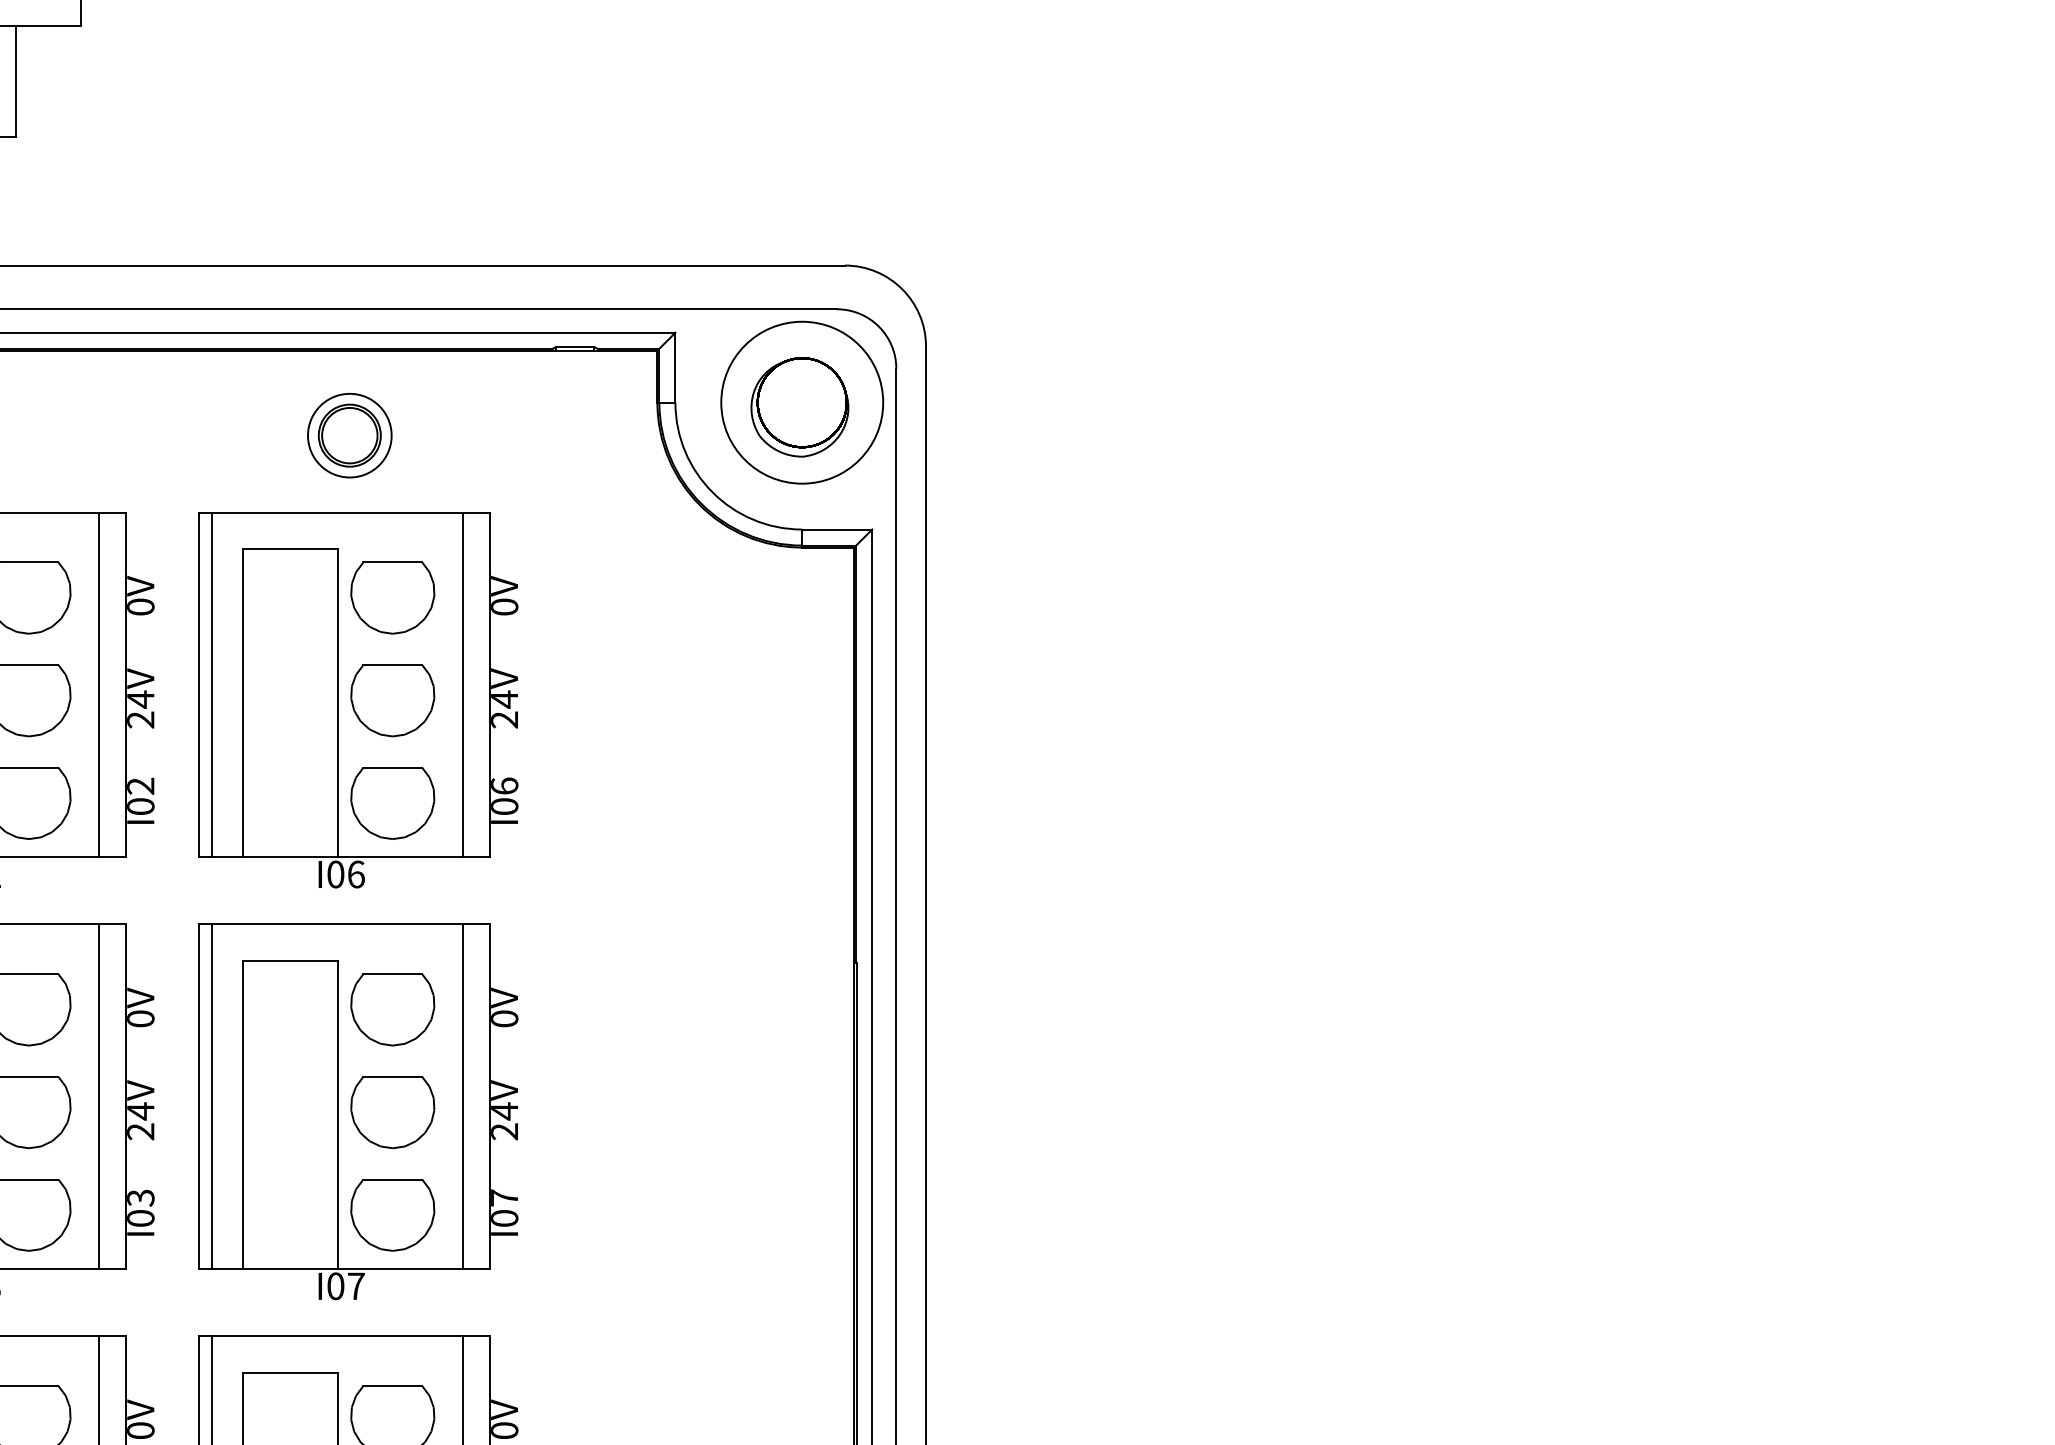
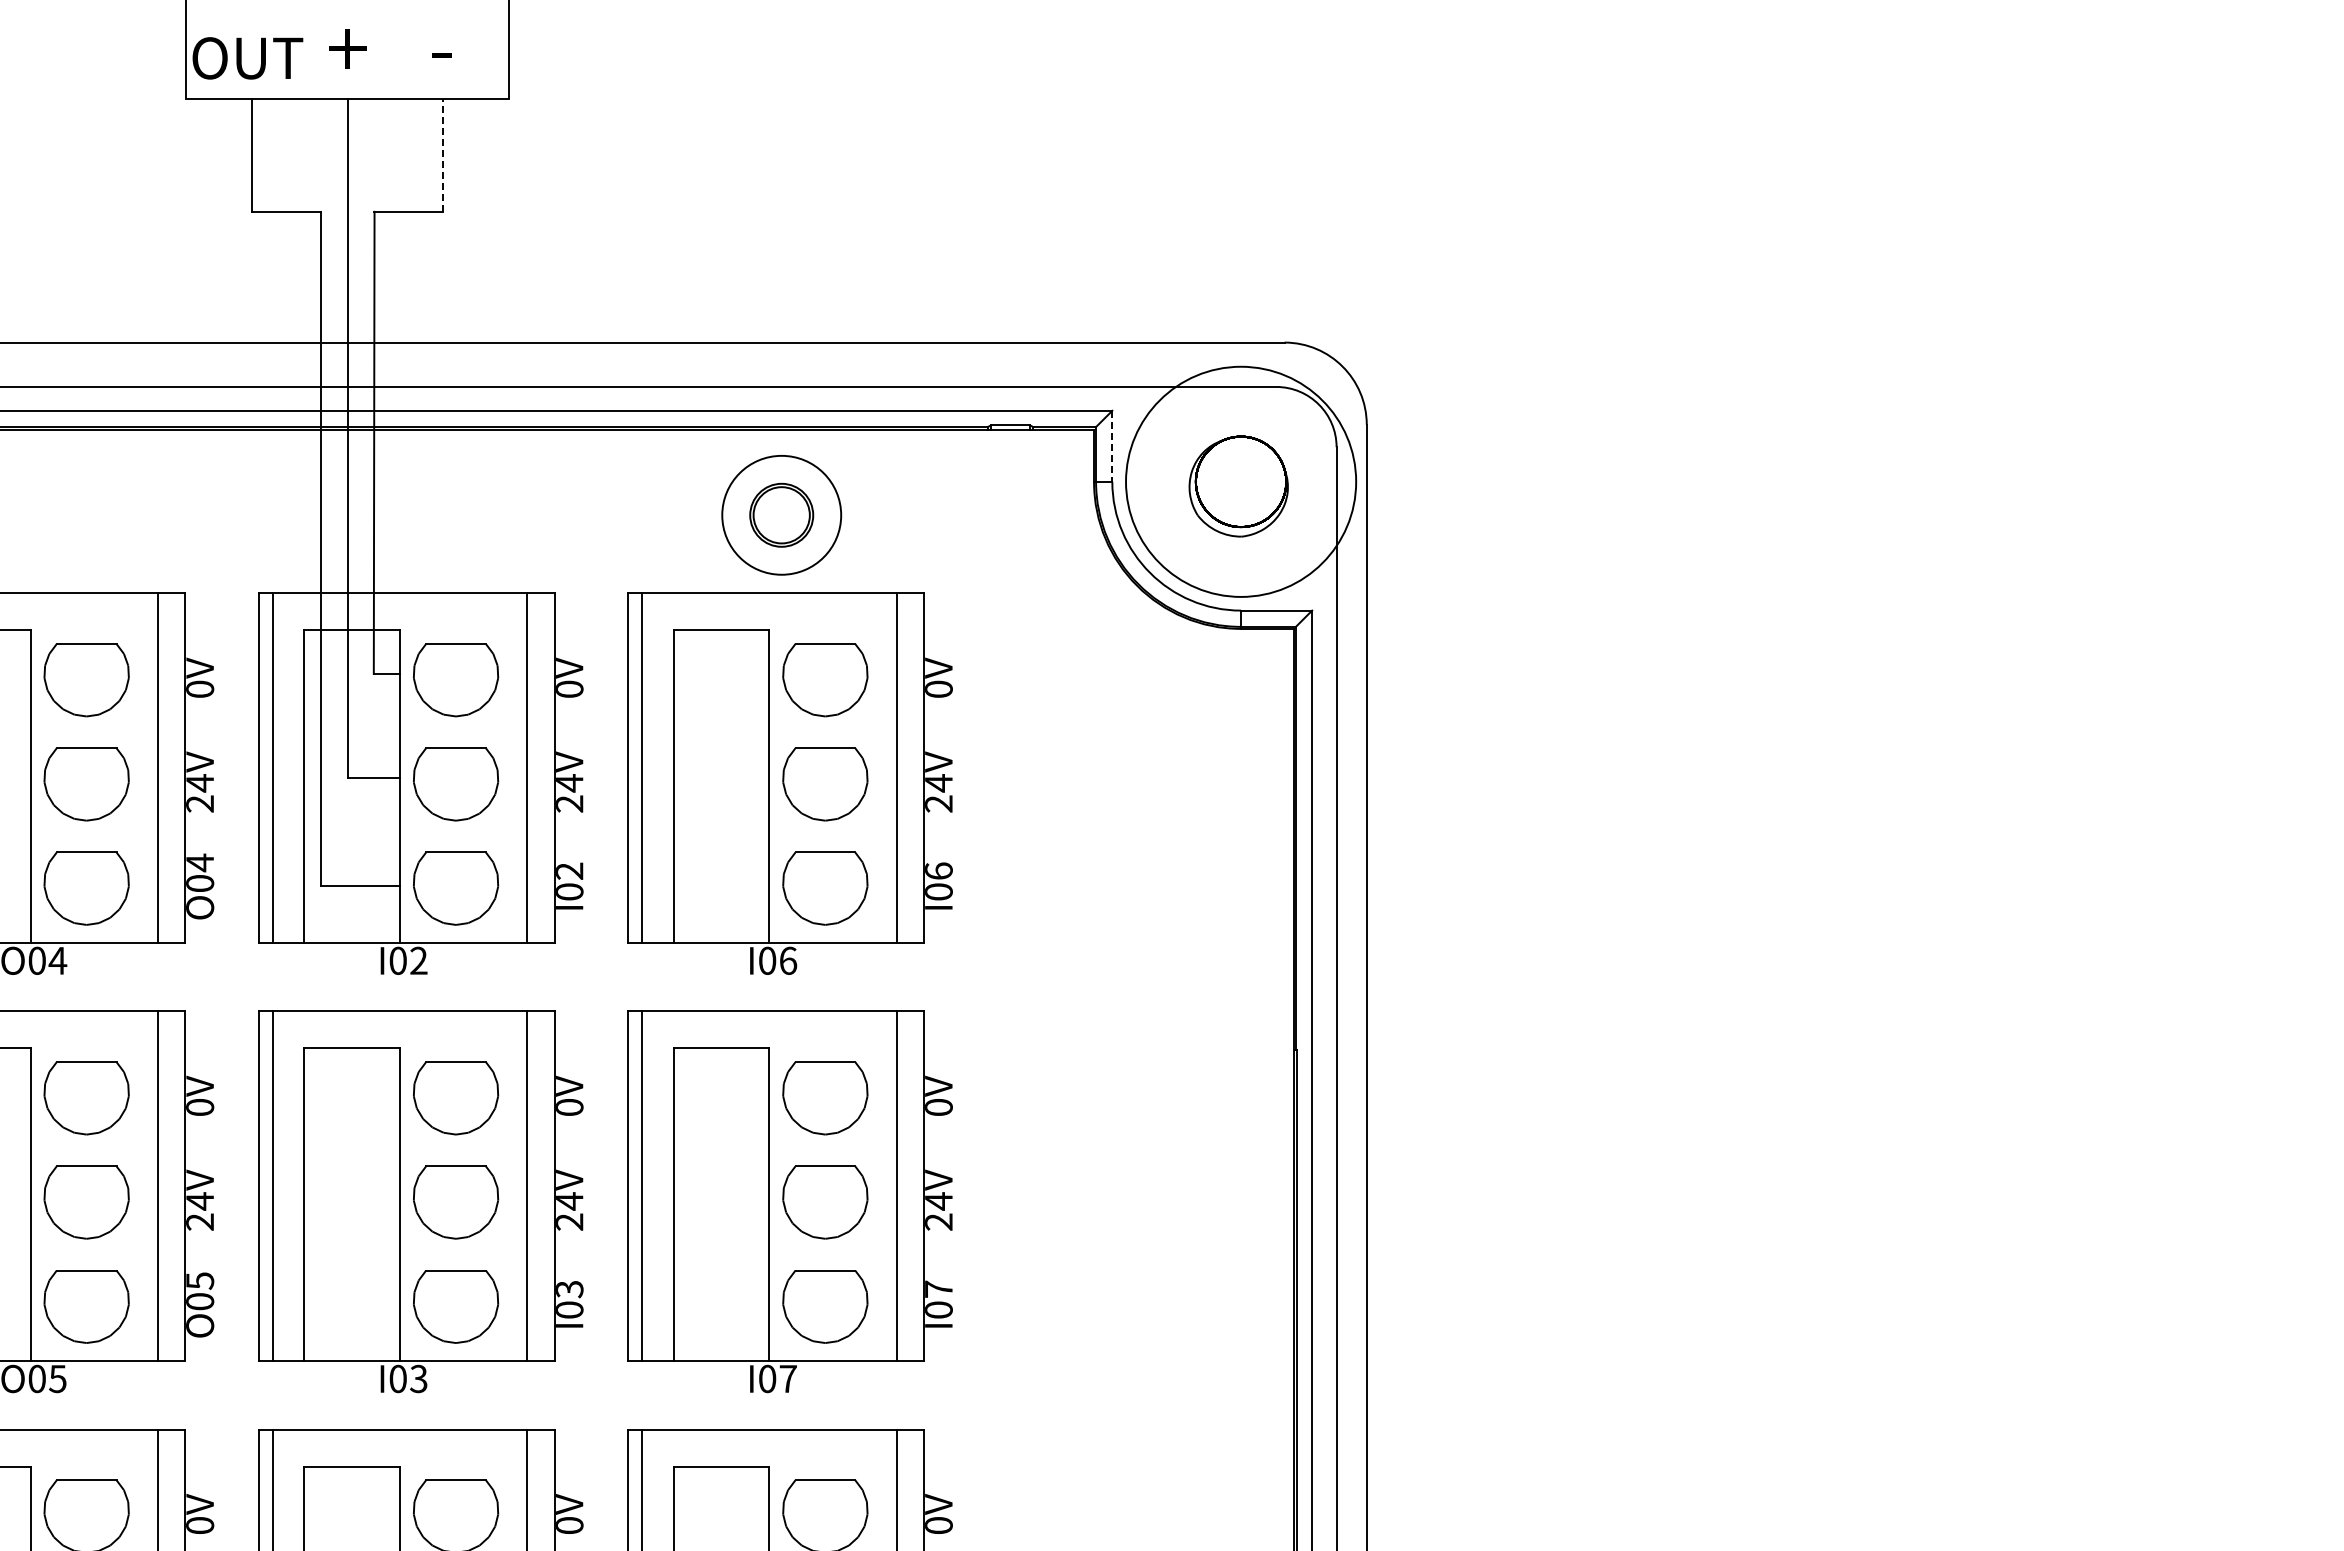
line: (15, 80) -> (442, 154), solid -> dashed
line: (675, 367) -> (1112, 446), solid -> dashed
circle: (801, 402) -> (1240, 481), size x1.4
circle: (349, 434) -> (781, 514), size x1.4

